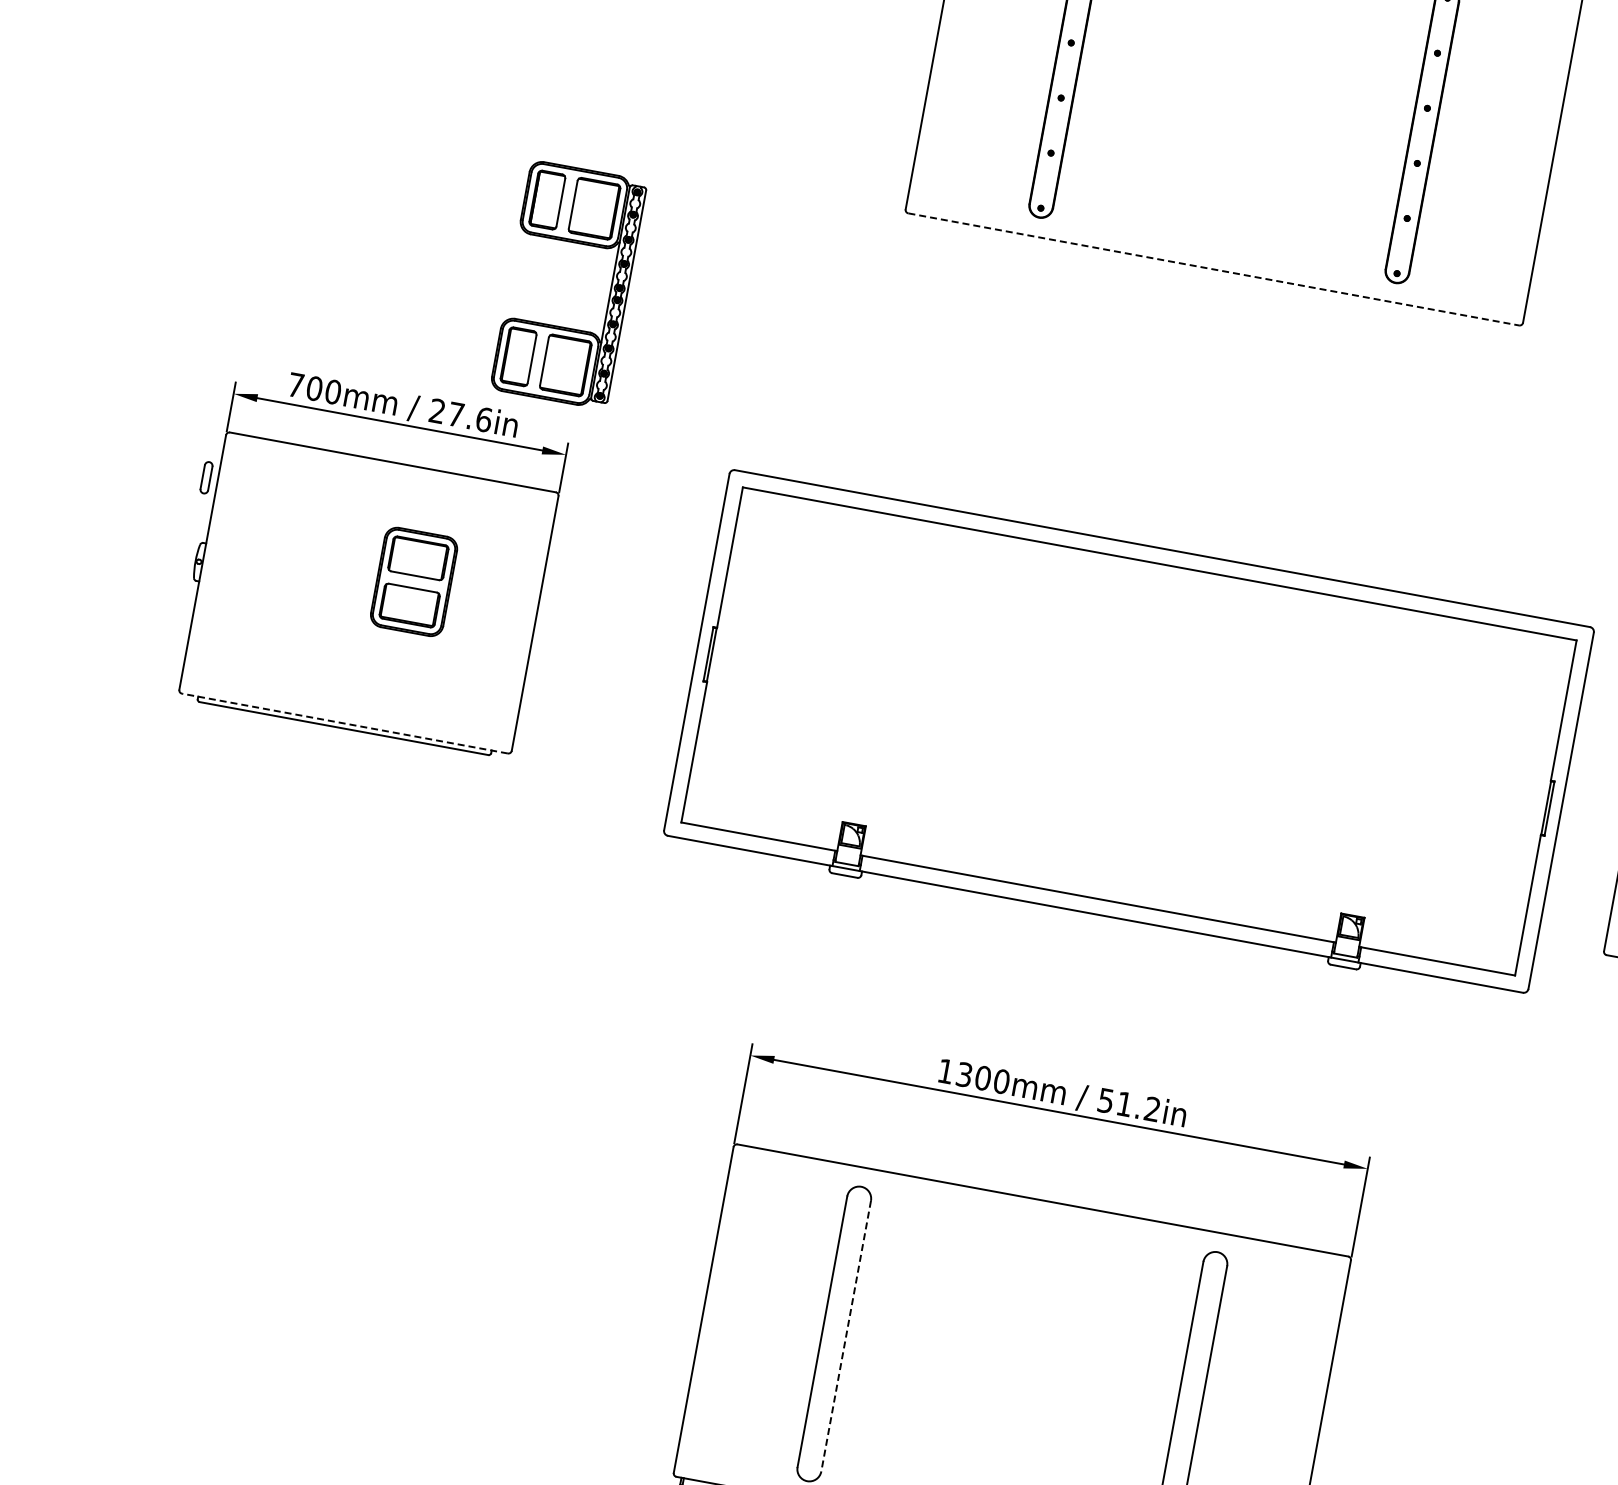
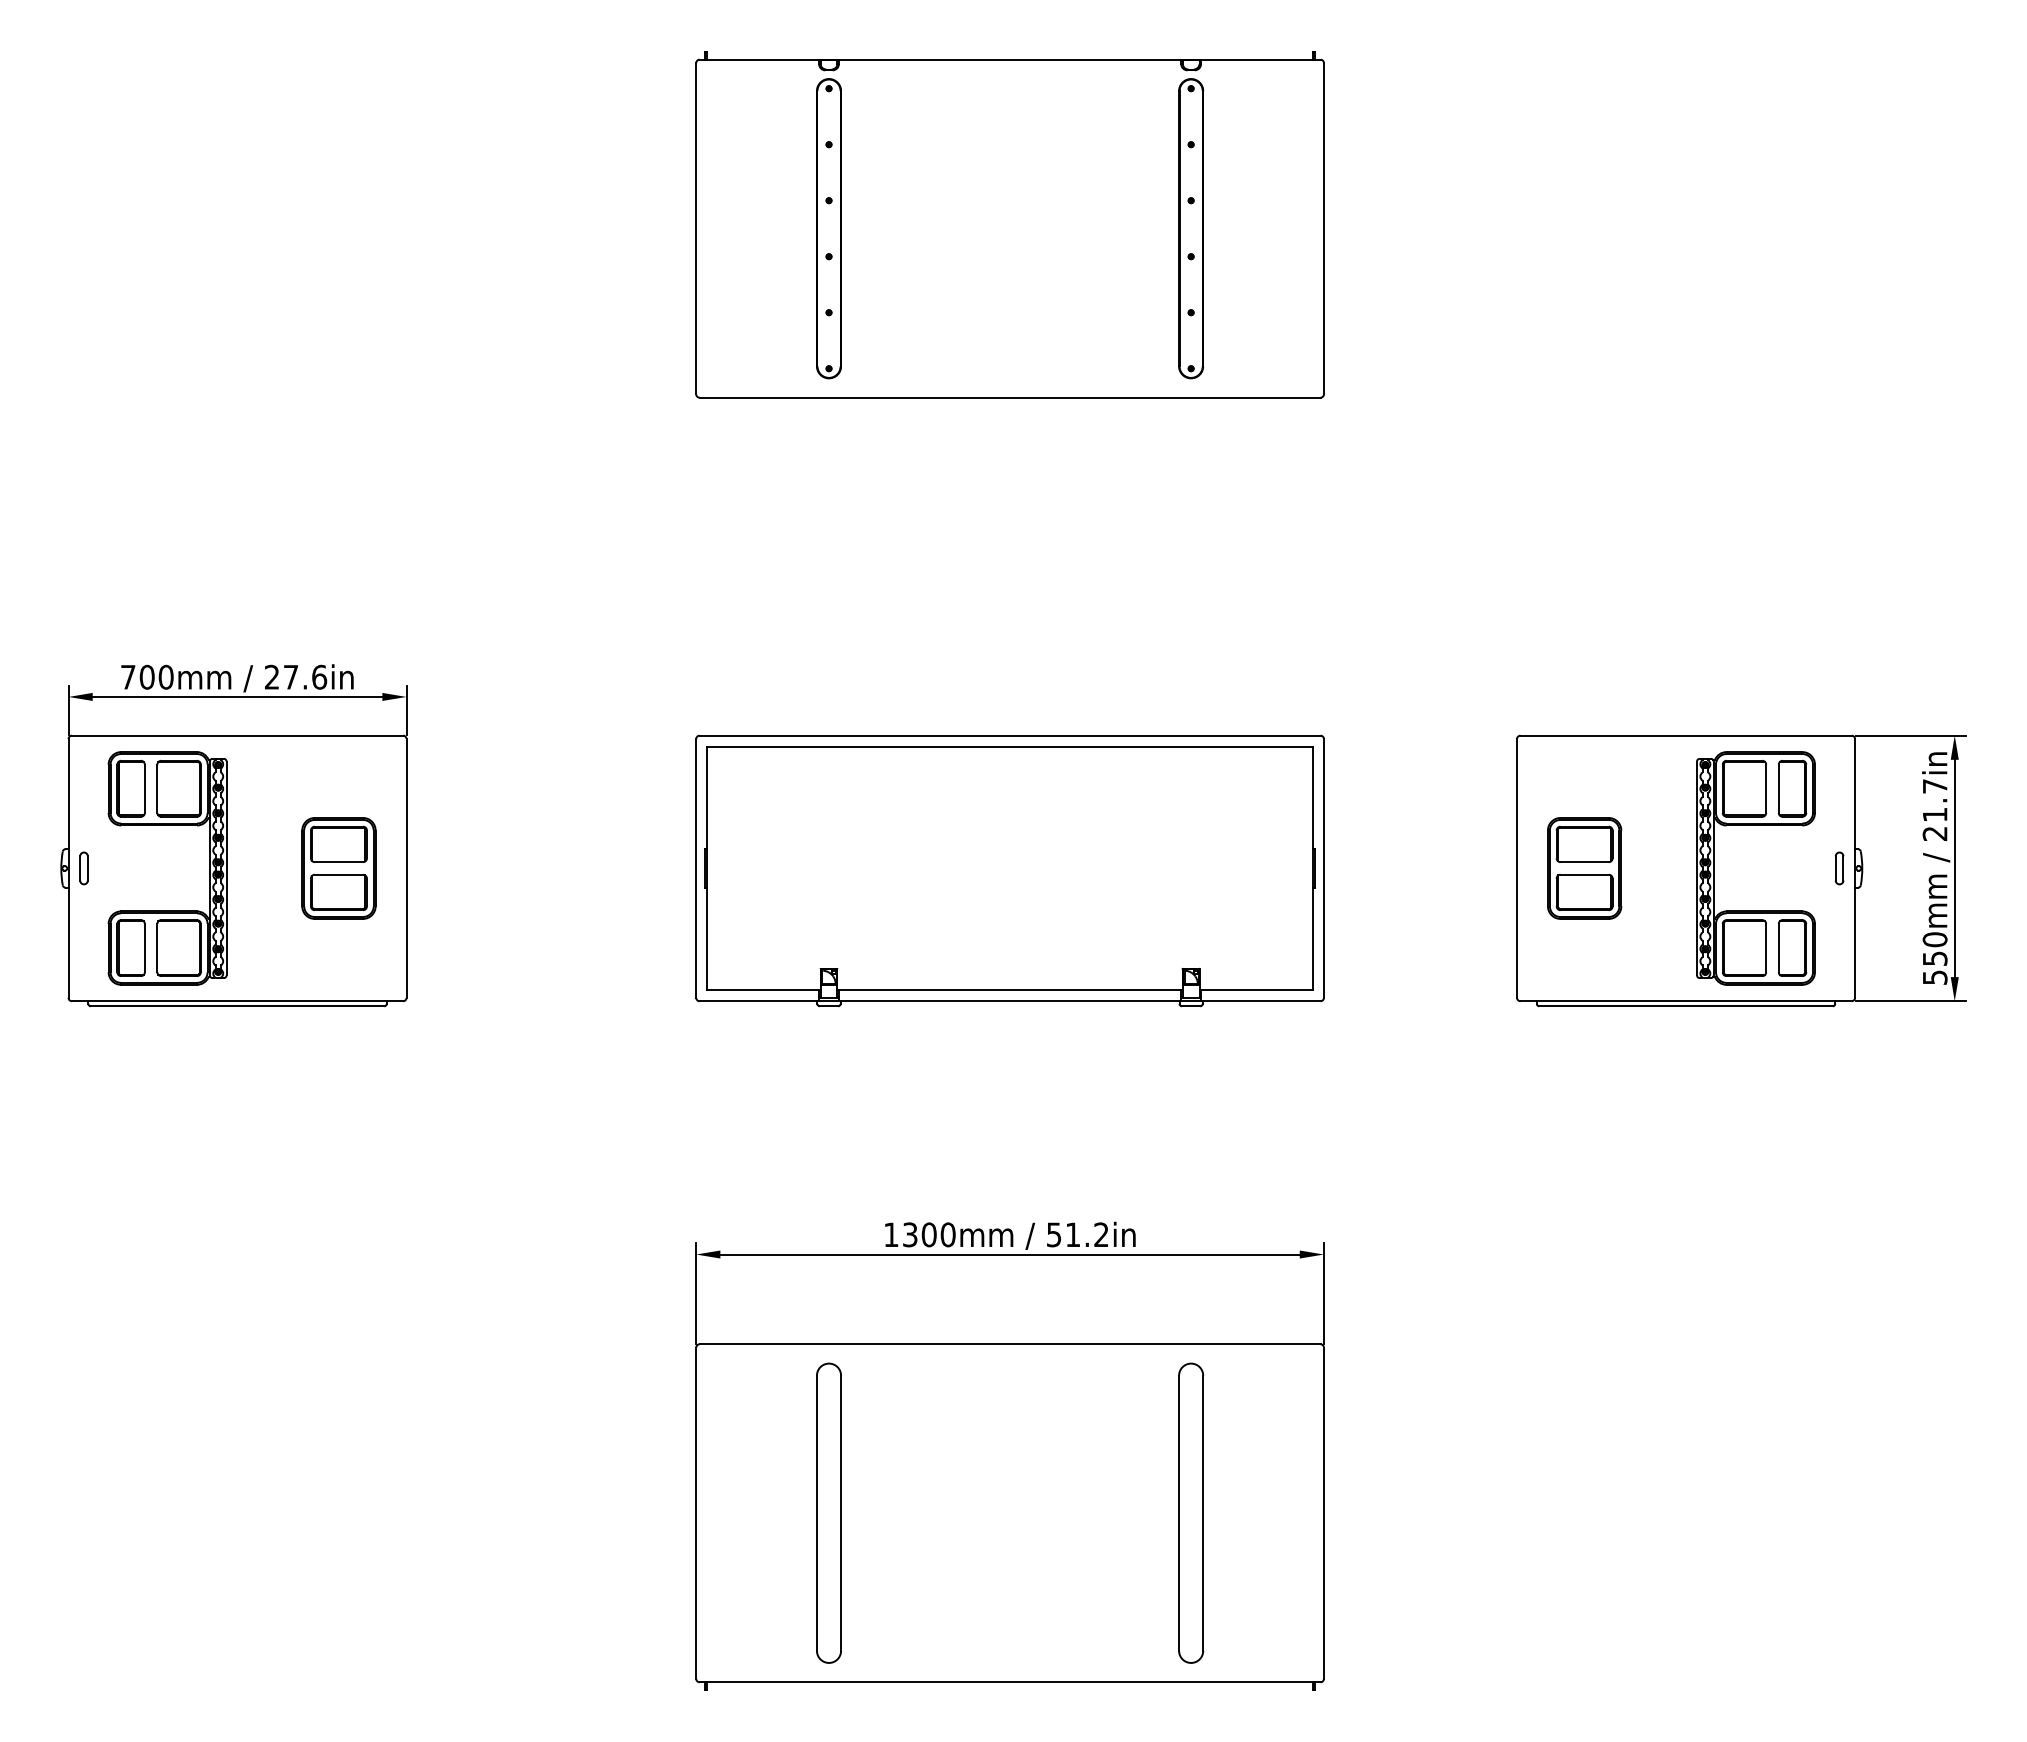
line: (1214, 269) -> (1010, 397), dashed -> solid
part: (610, 292) -> (209, 868), moved
part: (206, 477) -> (83, 868), moved
part: (413, 581) -> (338, 868), moved
line: (344, 723) -> (237, 1001), dashed -> solid
part: (1127, 734) -> (1009, 870), size x0.71
line: (846, 1336) -> (841, 1513), dashed -> solid

